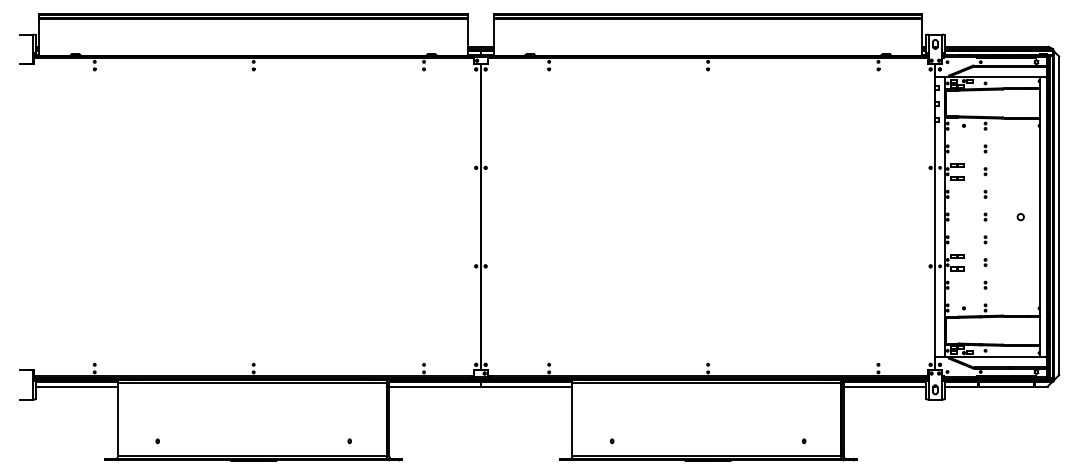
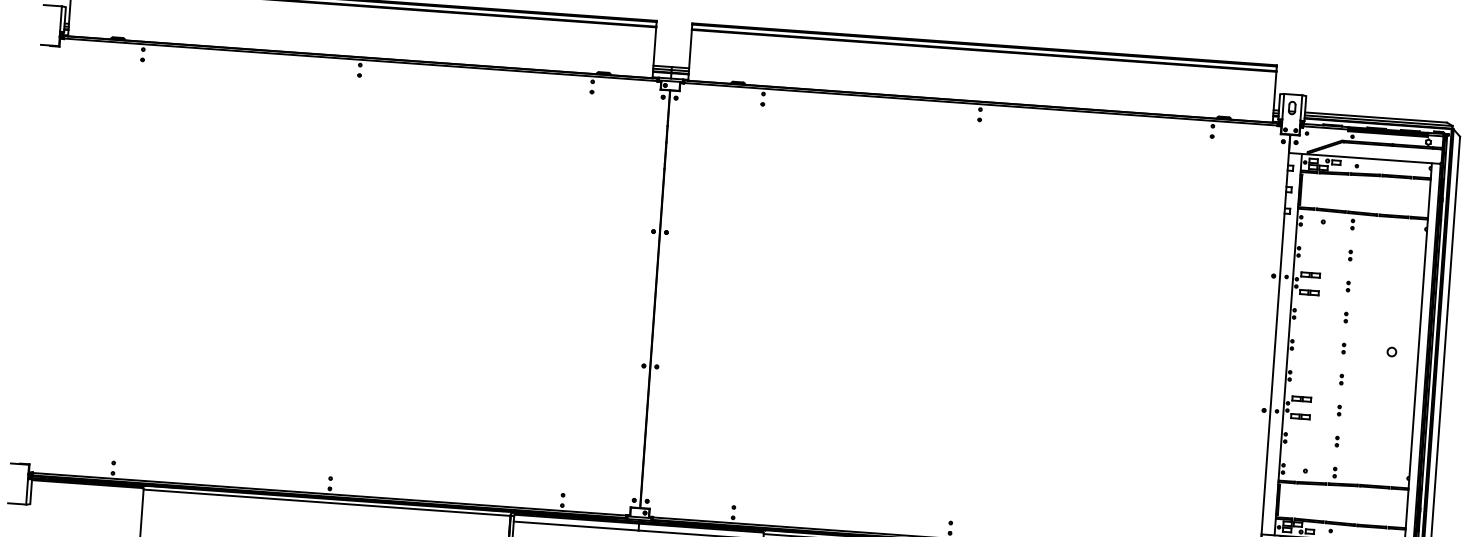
line: (76, 386) -> (86, 490), removed

